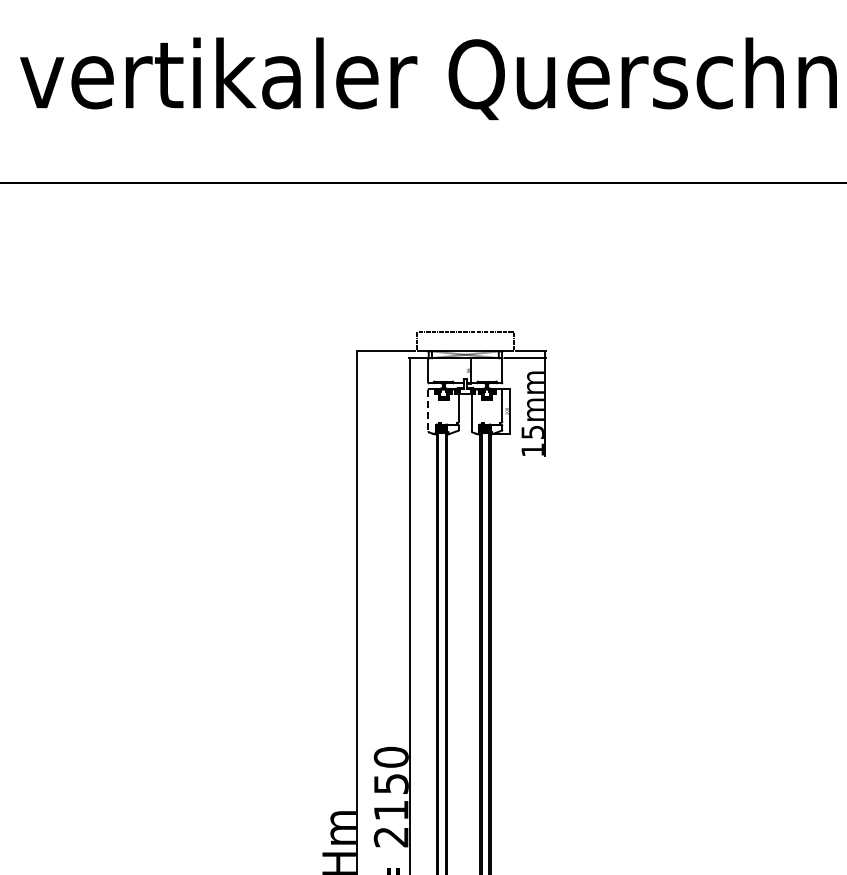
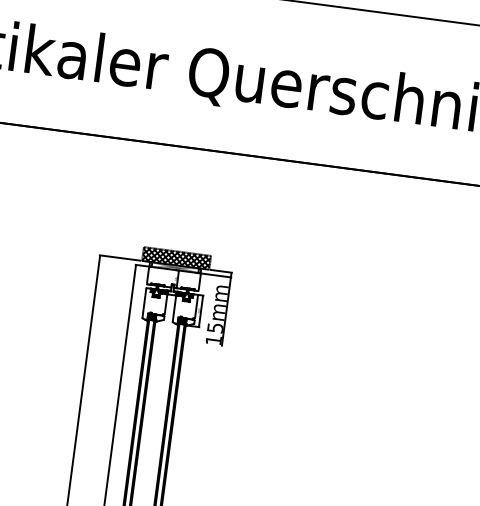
hatch: (465, 341) -> (176, 258), added
line: (428, 410) -> (144, 303), dashed -> solid

